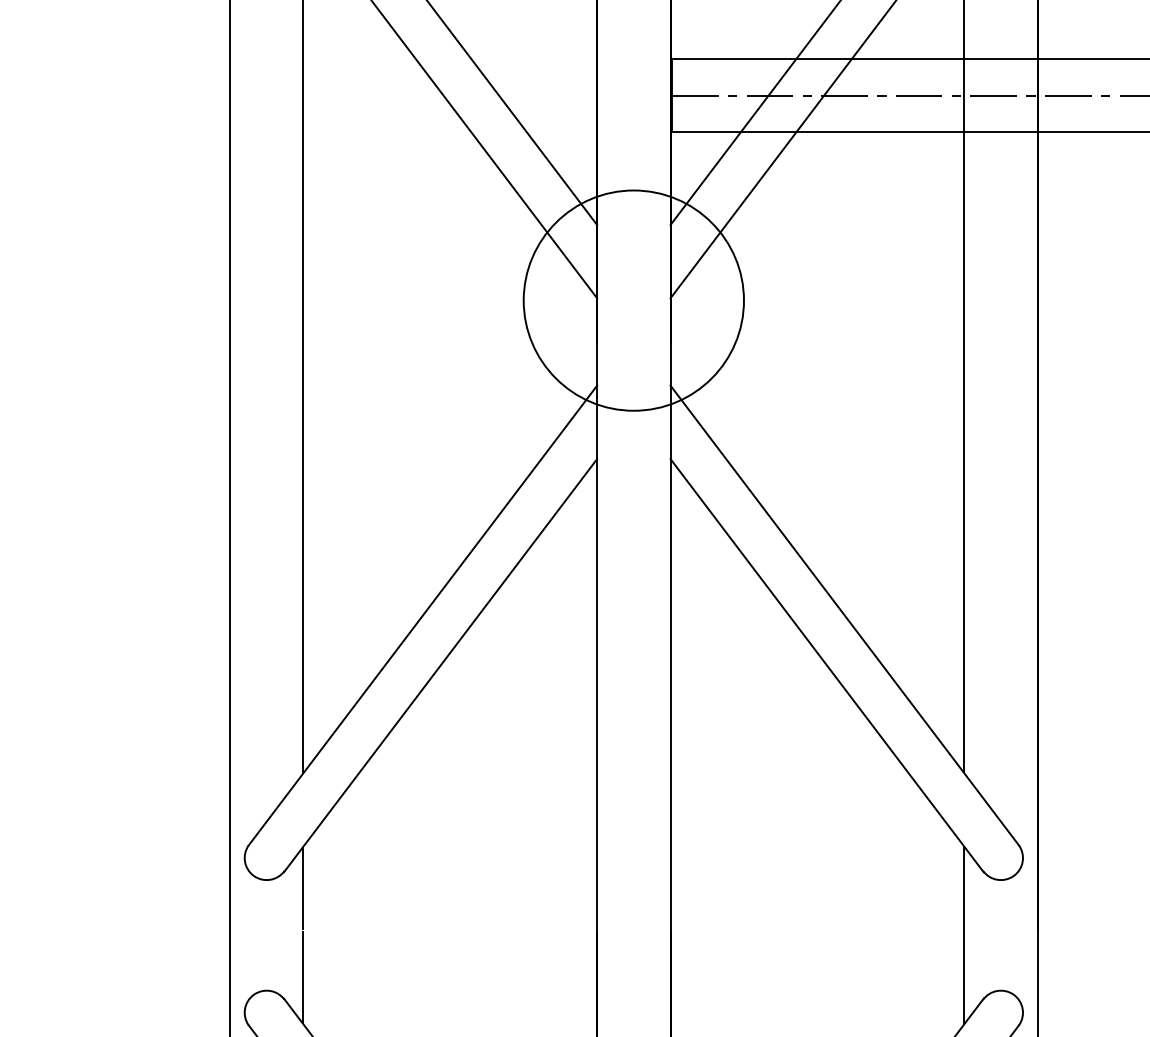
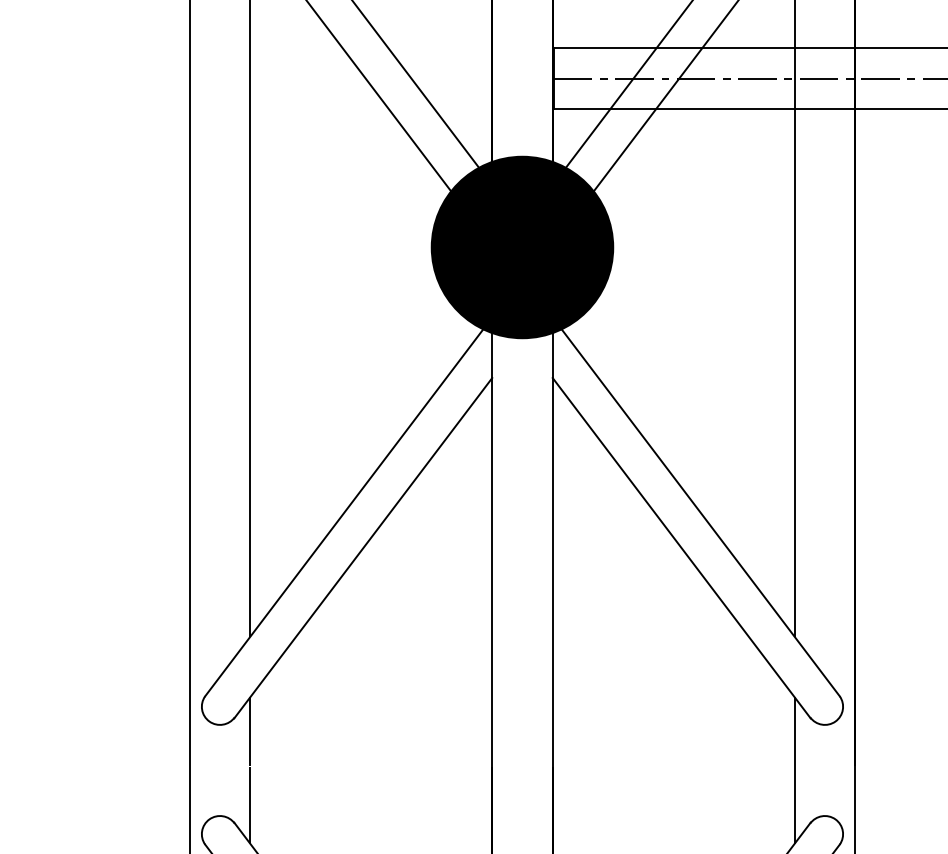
fill: (633, 300) -> (522, 247), added

